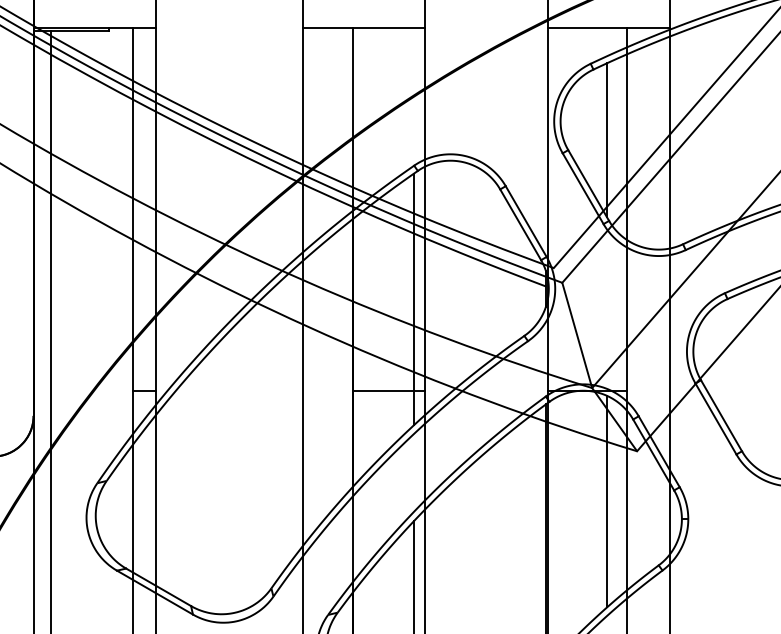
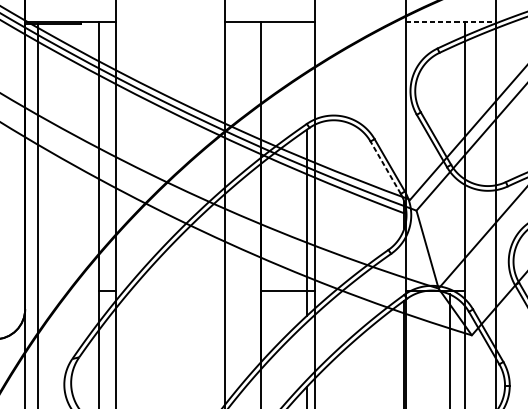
line: (609, 28) -> (451, 22), solid -> dashed
line: (607, 140) -> (449, 105), removed
line: (520, 224) -> (385, 167), solid -> dashed

